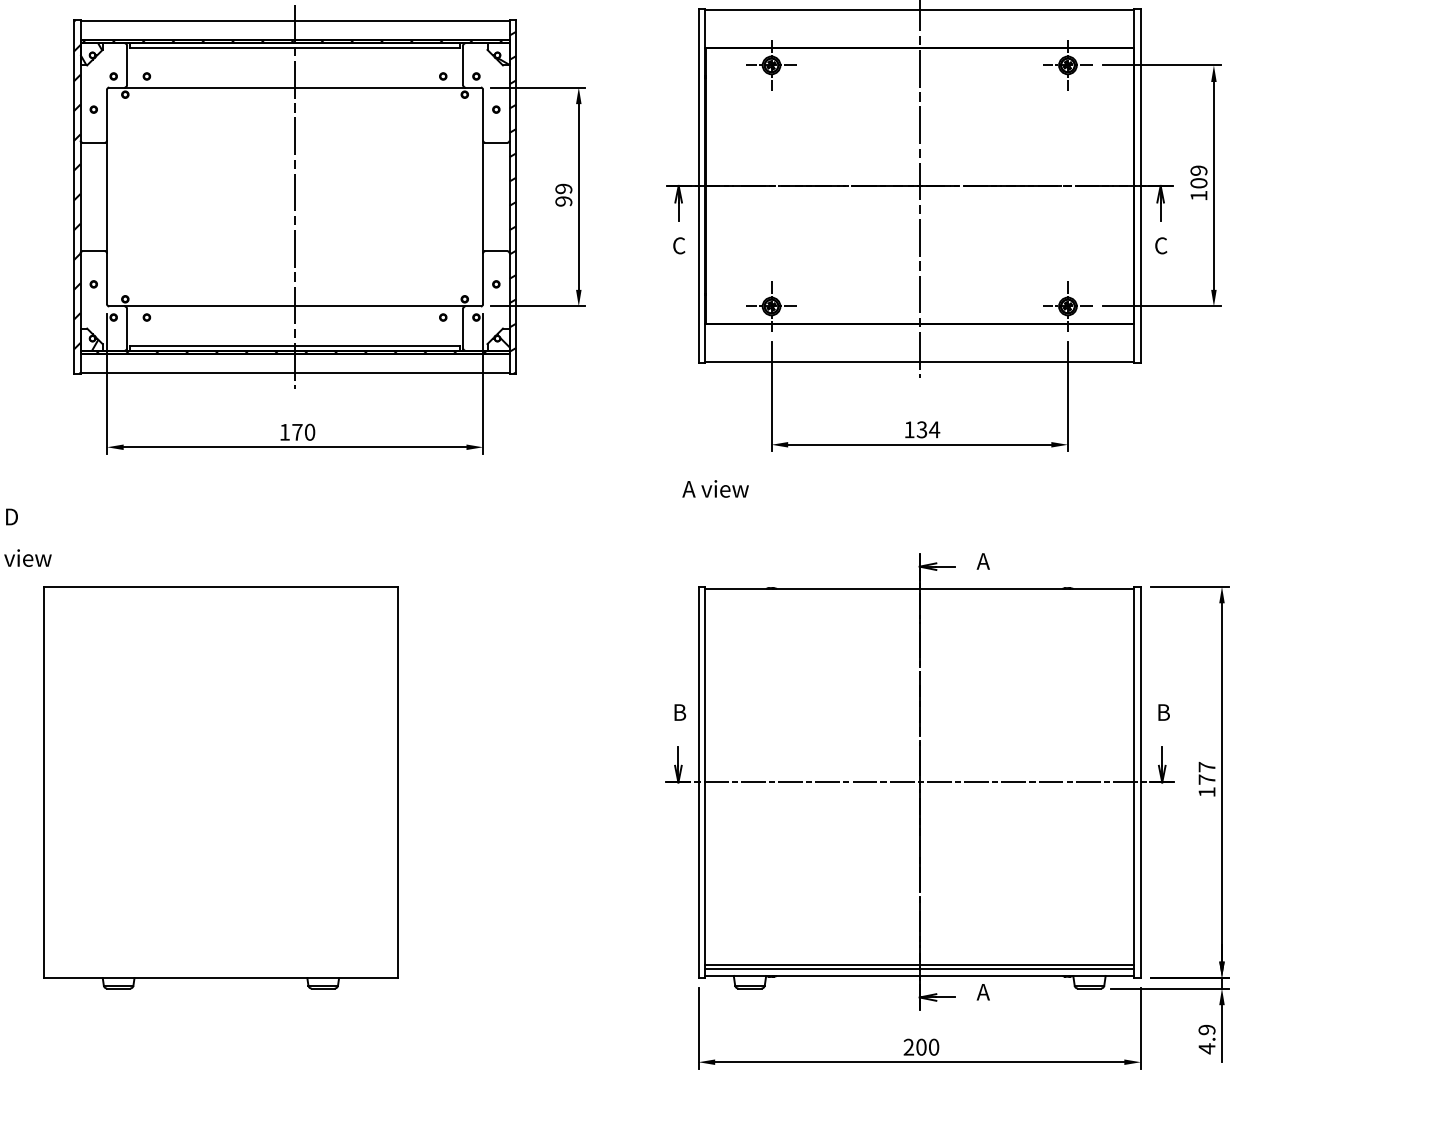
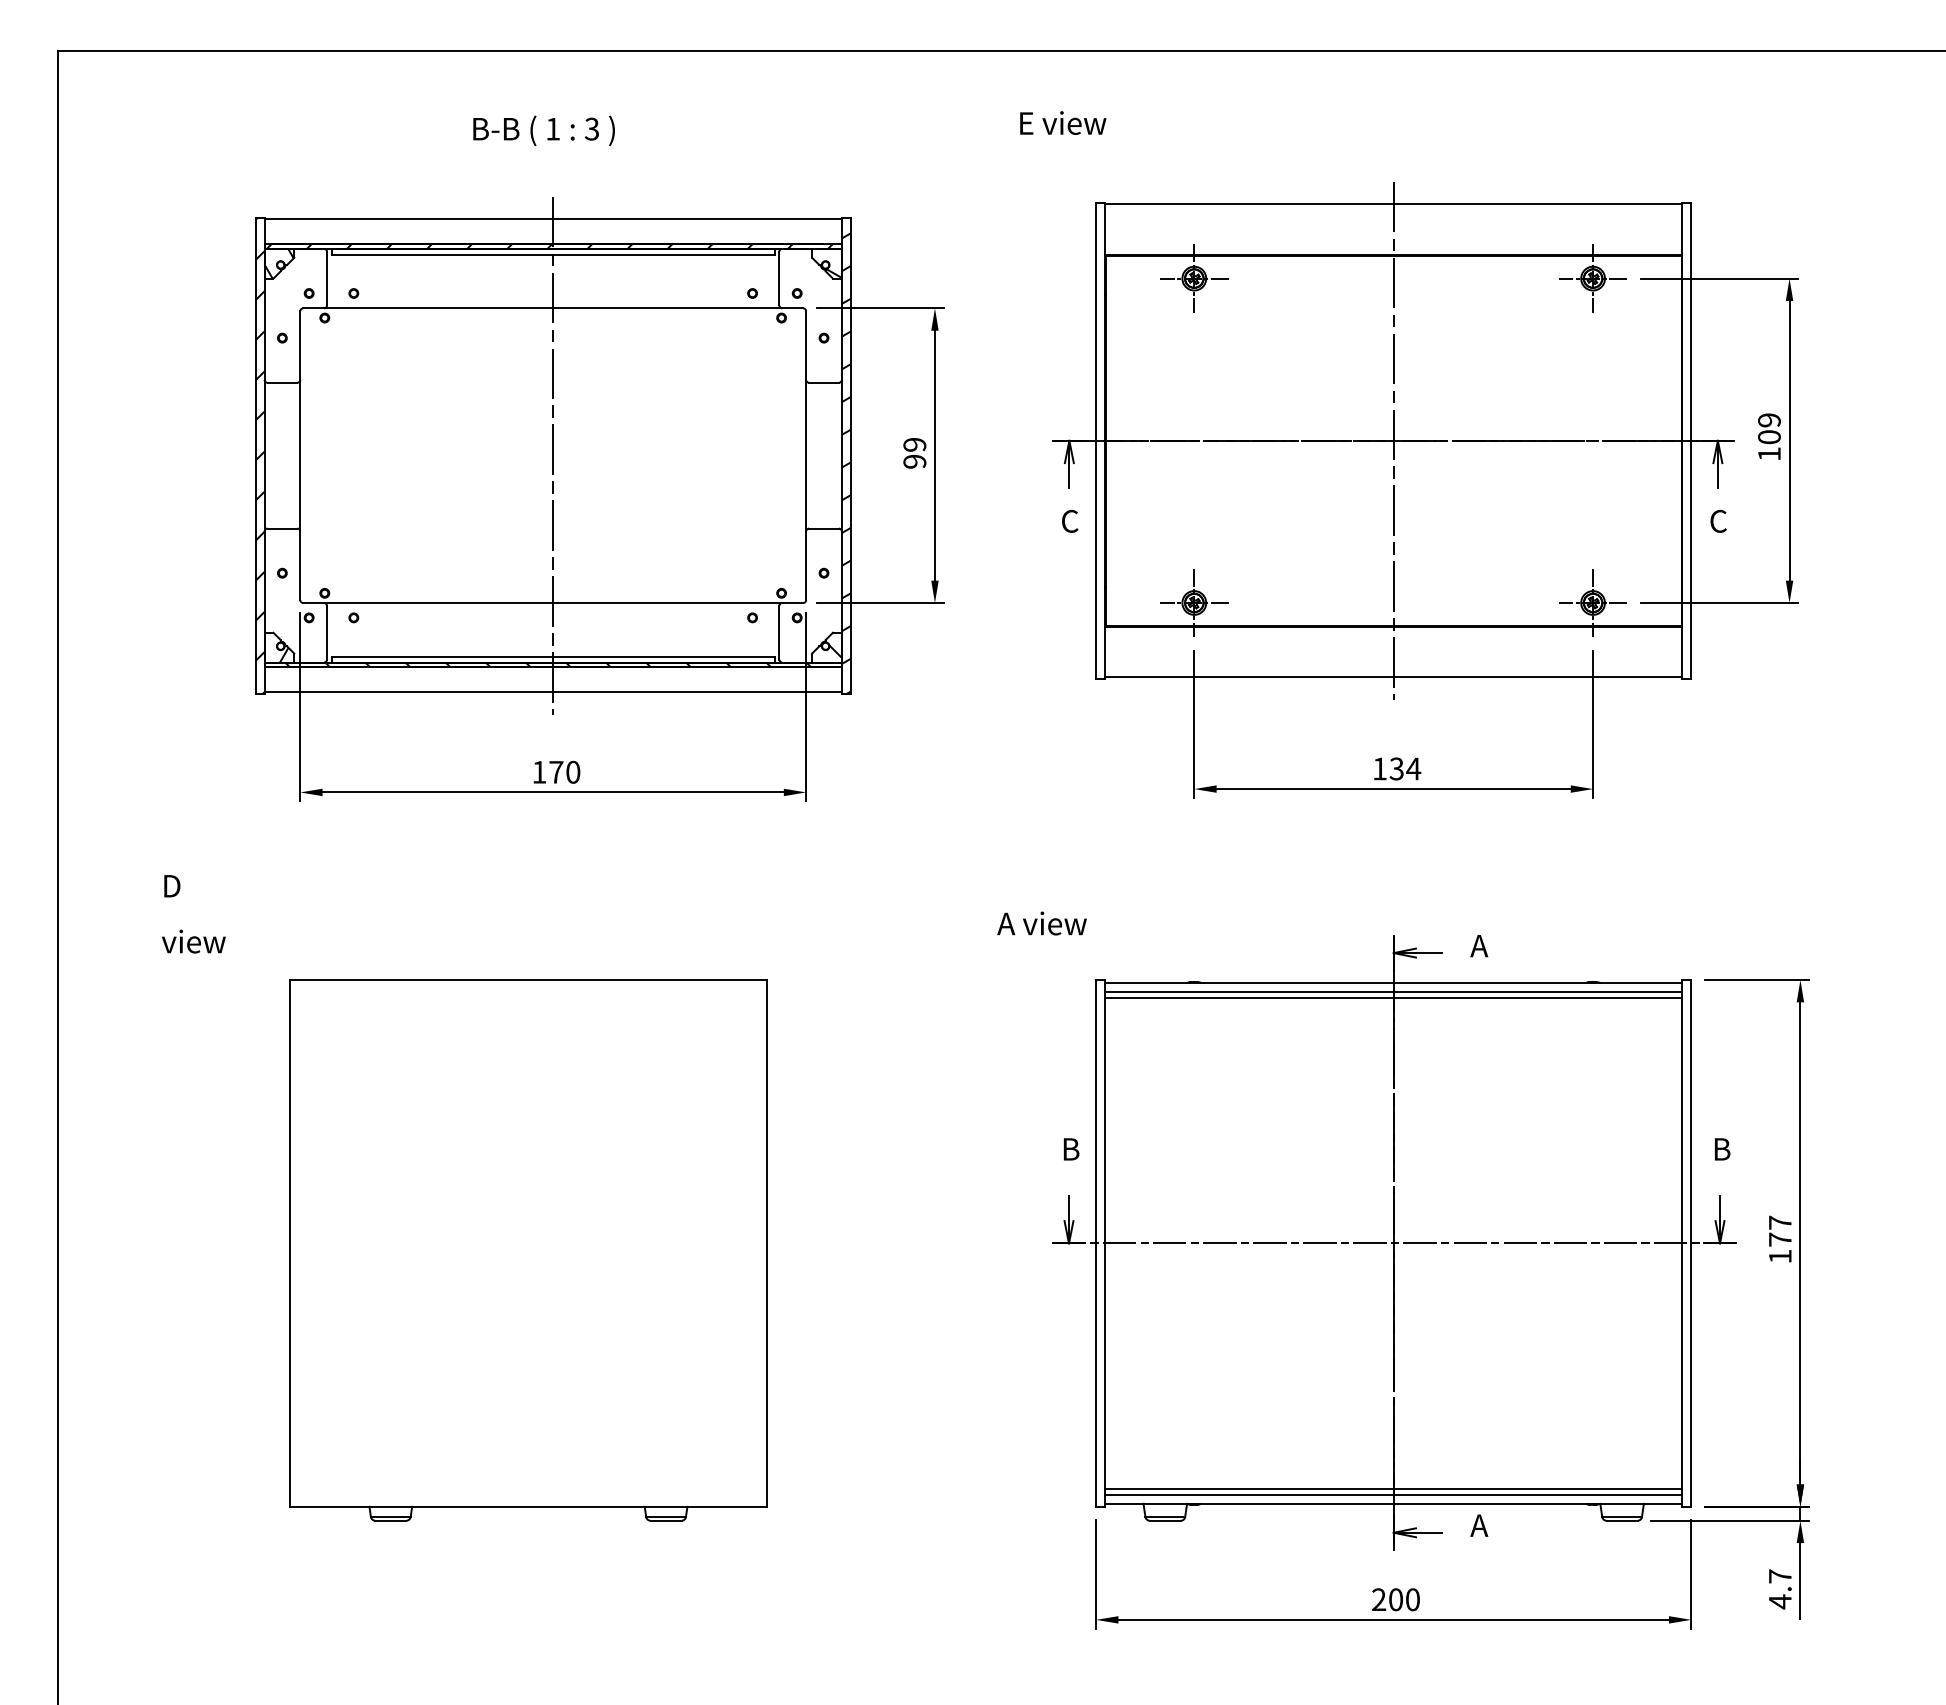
text: (715, 488) -> (1041, 923), moved
line: (919, 595) -> (1393, 991), added
line: (919, 599) -> (1393, 997), added
part: (220, 787) -> (528, 1250), moved
text: (1206, 1029) -> (1779, 1576), 4.9 -> 4.7

